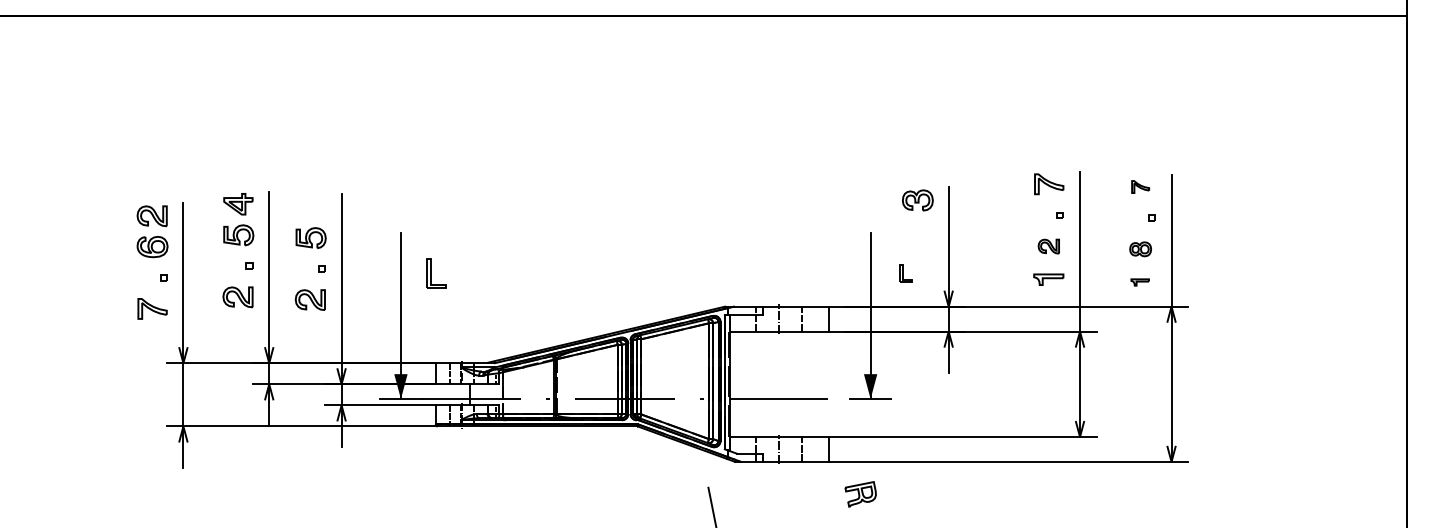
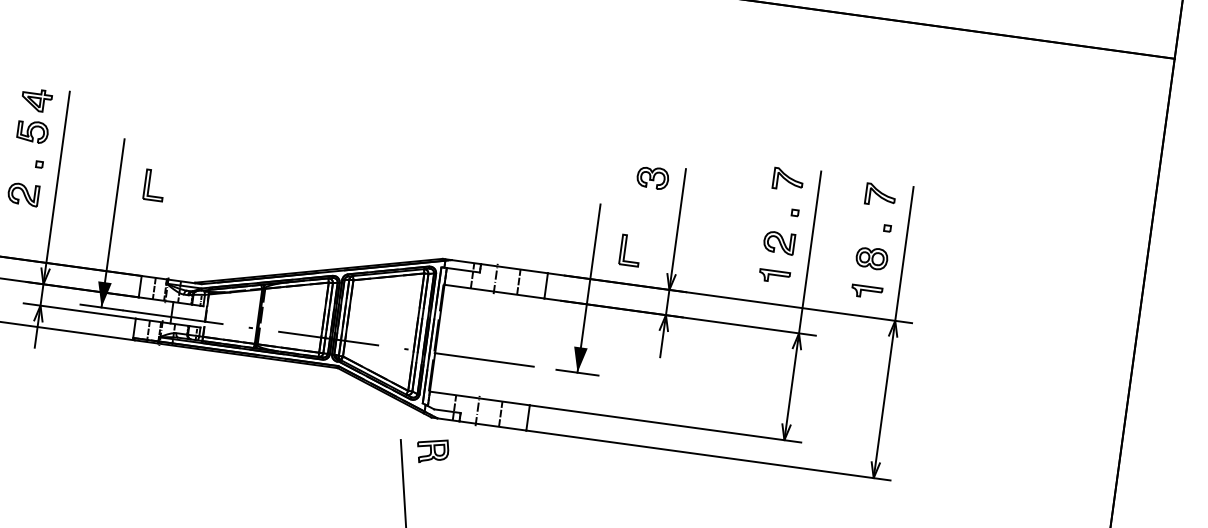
part: (1140, 186) -> (880, 194), size x1.67
part: (310, 206) -> (36, 99), added
part: (1048, 246) -> (778, 242), size x1.43
part: (1140, 249) -> (871, 258), size x1.43
part: (905, 273) -> (630, 250), size x1.67
part: (1139, 282) -> (866, 291), size x1.67
part: (860, 494) -> (432, 451), moved

